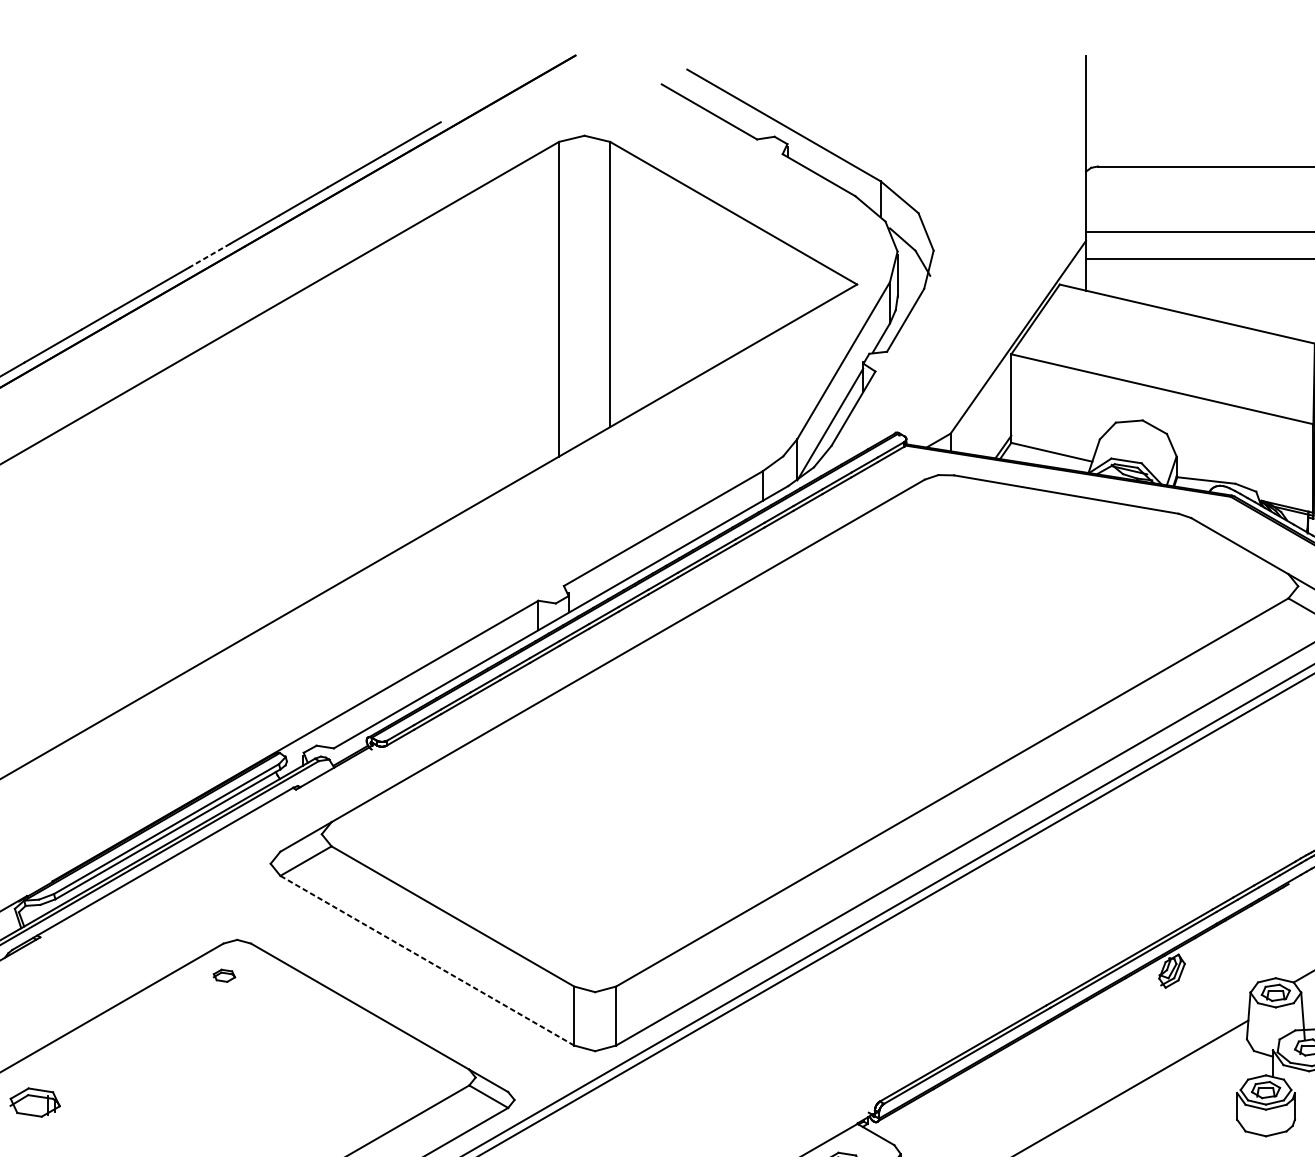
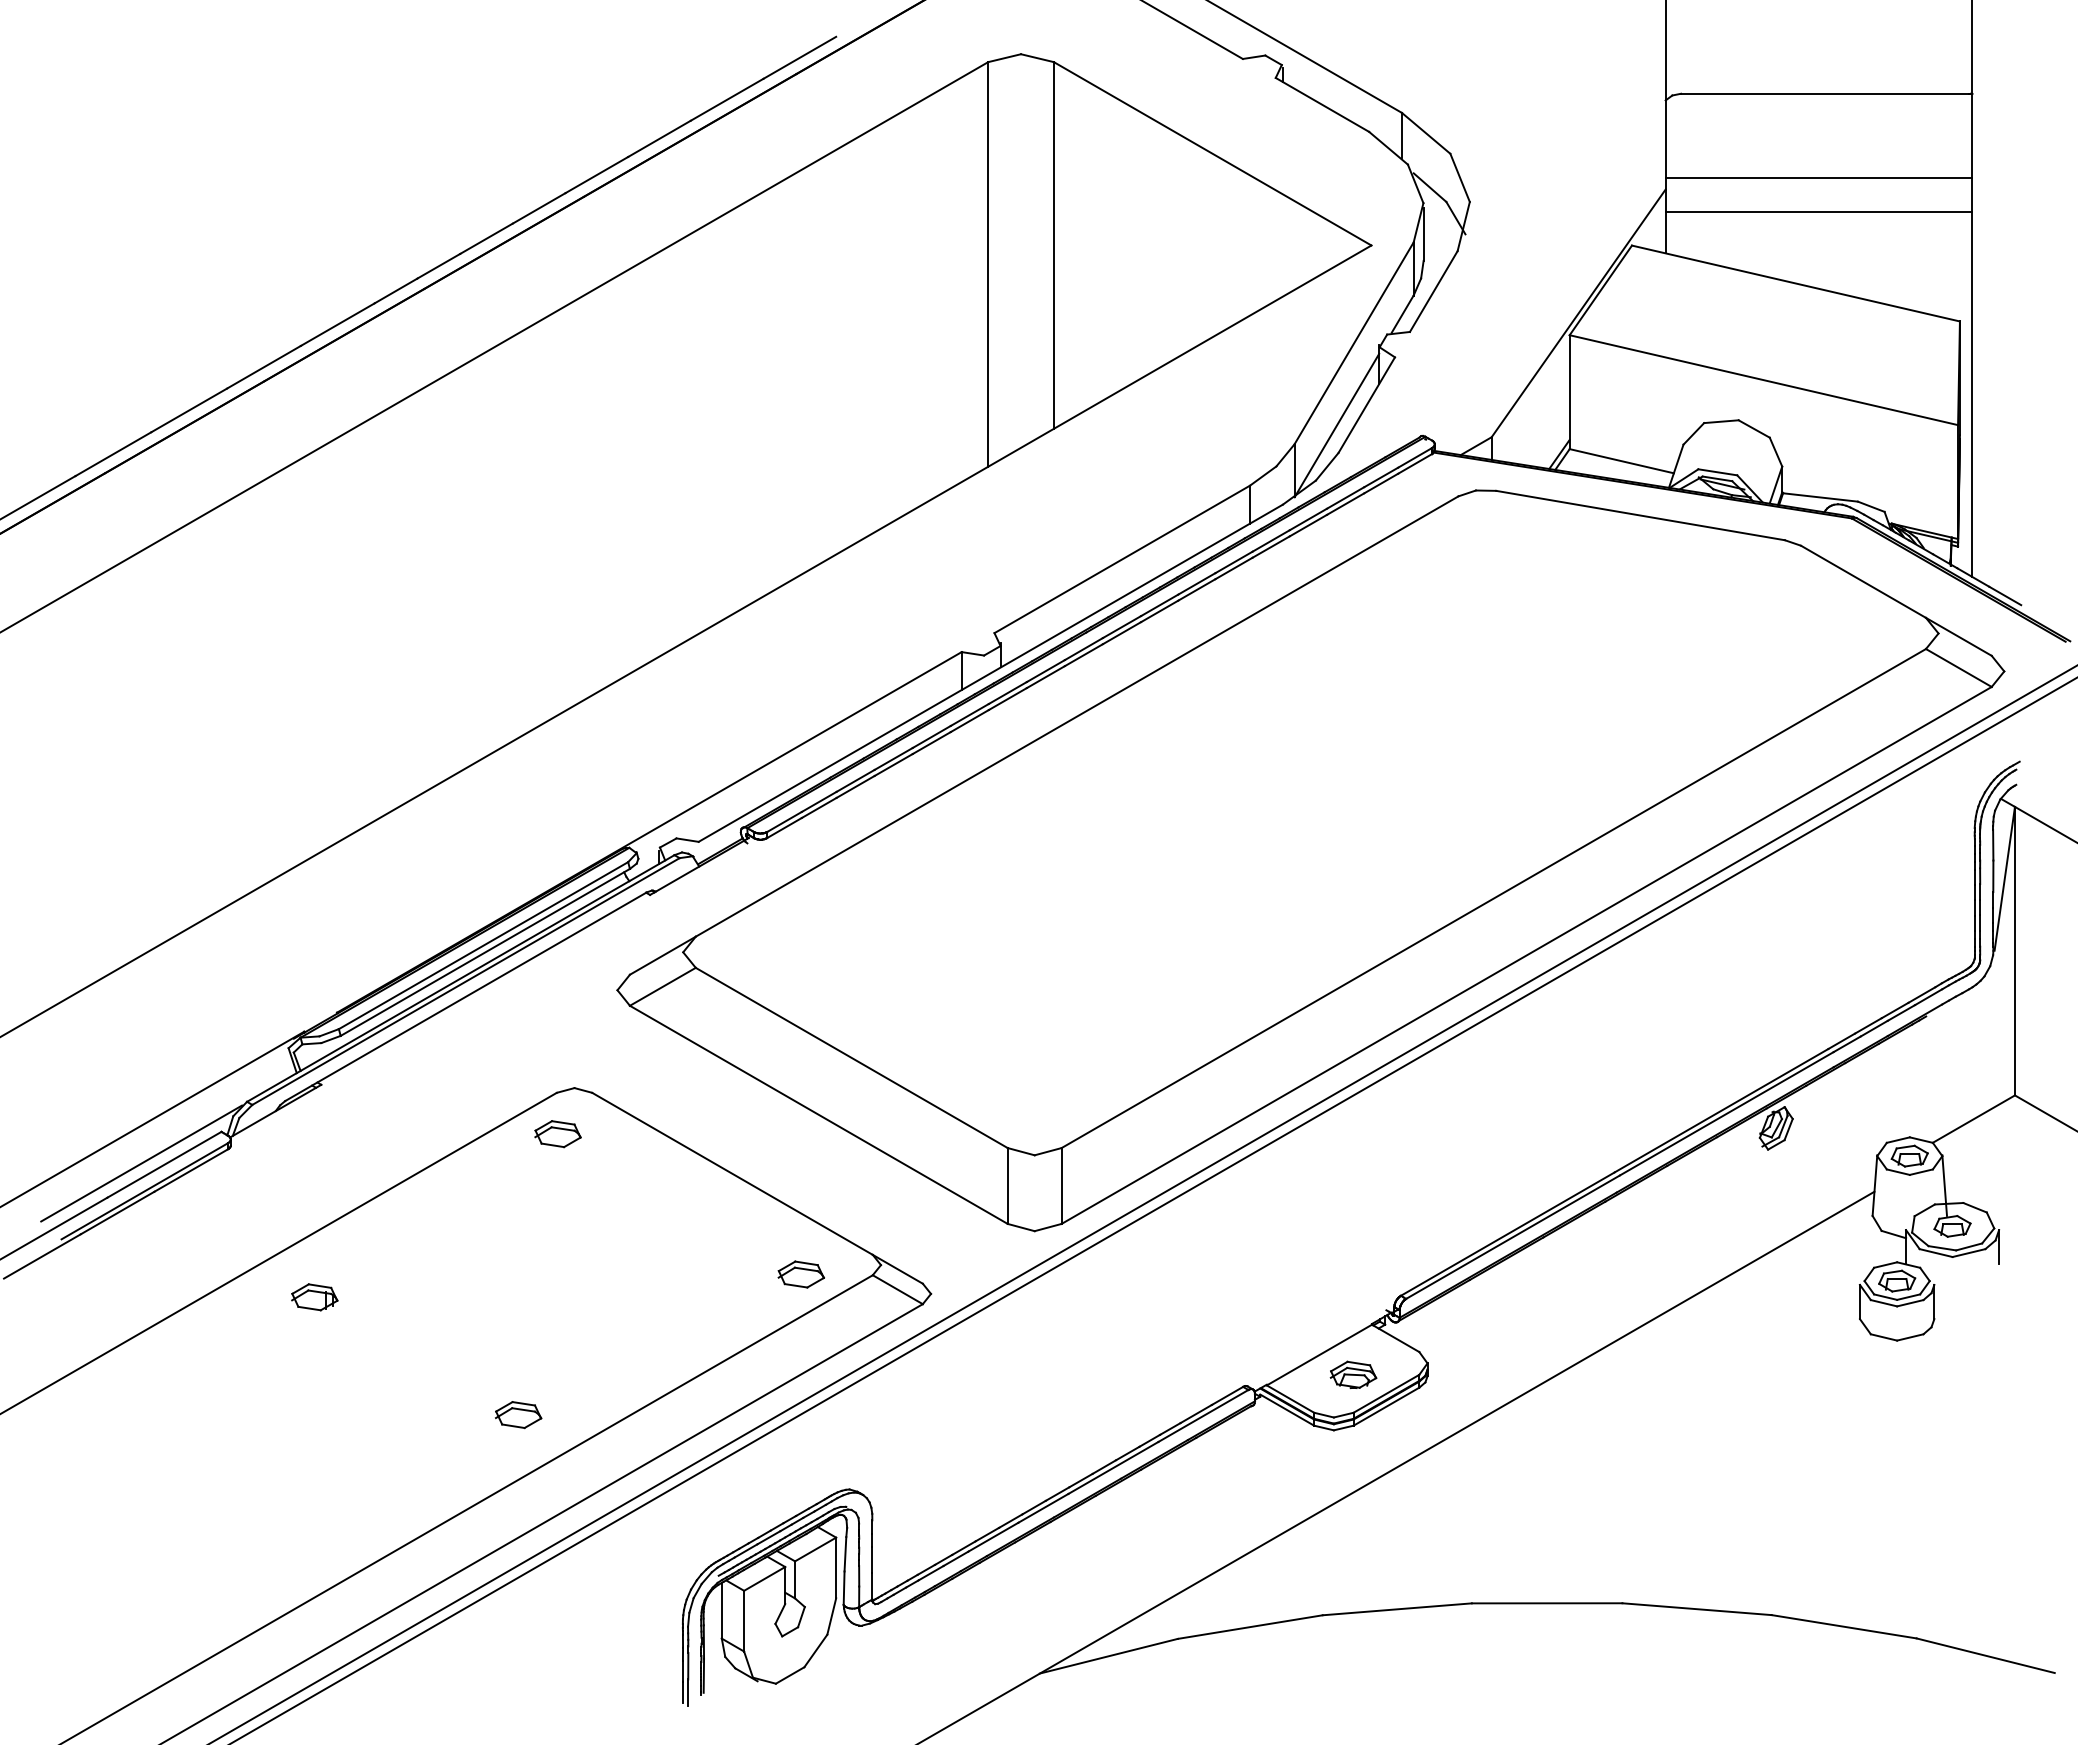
line: (209, 255) -> (538, 208), dashed -> solid
line: (427, 960) -> (818, 1114), dashed -> solid
part: (224, 975) -> (557, 1134), size x1.67
part: (413, 1084) -> (800, 1274), added
part: (35, 1102) -> (314, 1297), size x0.71

